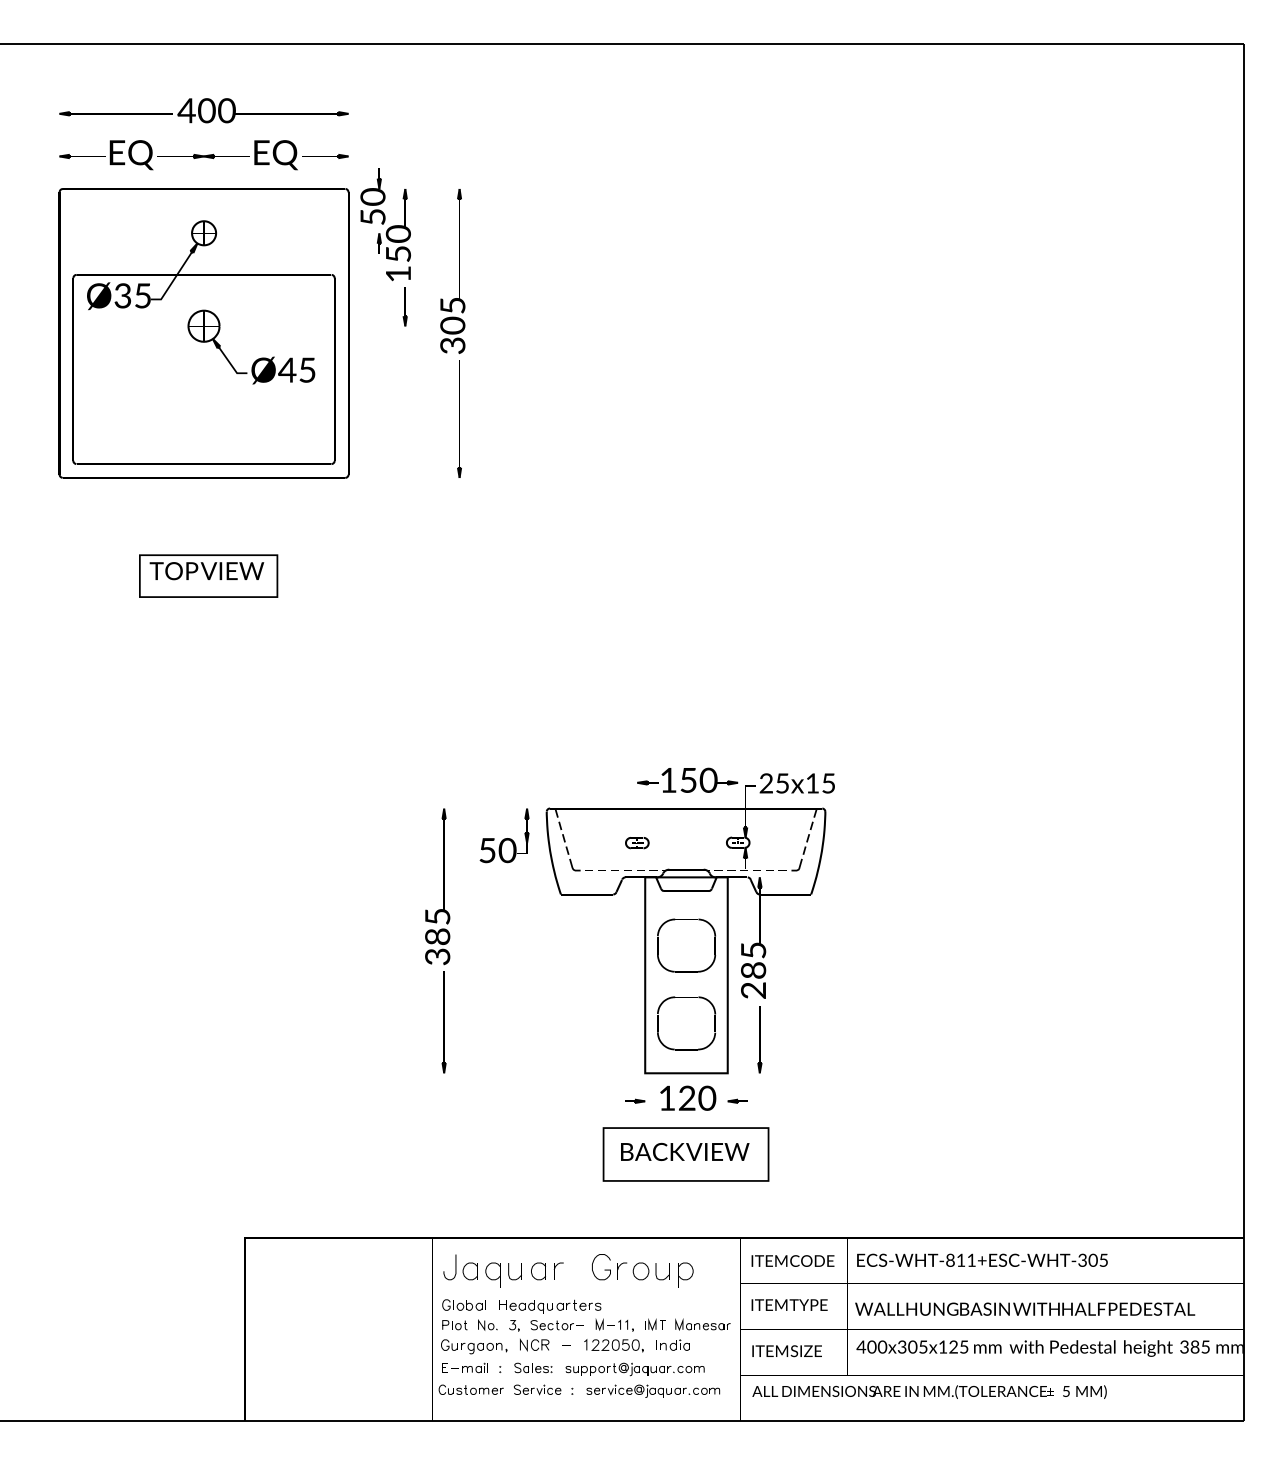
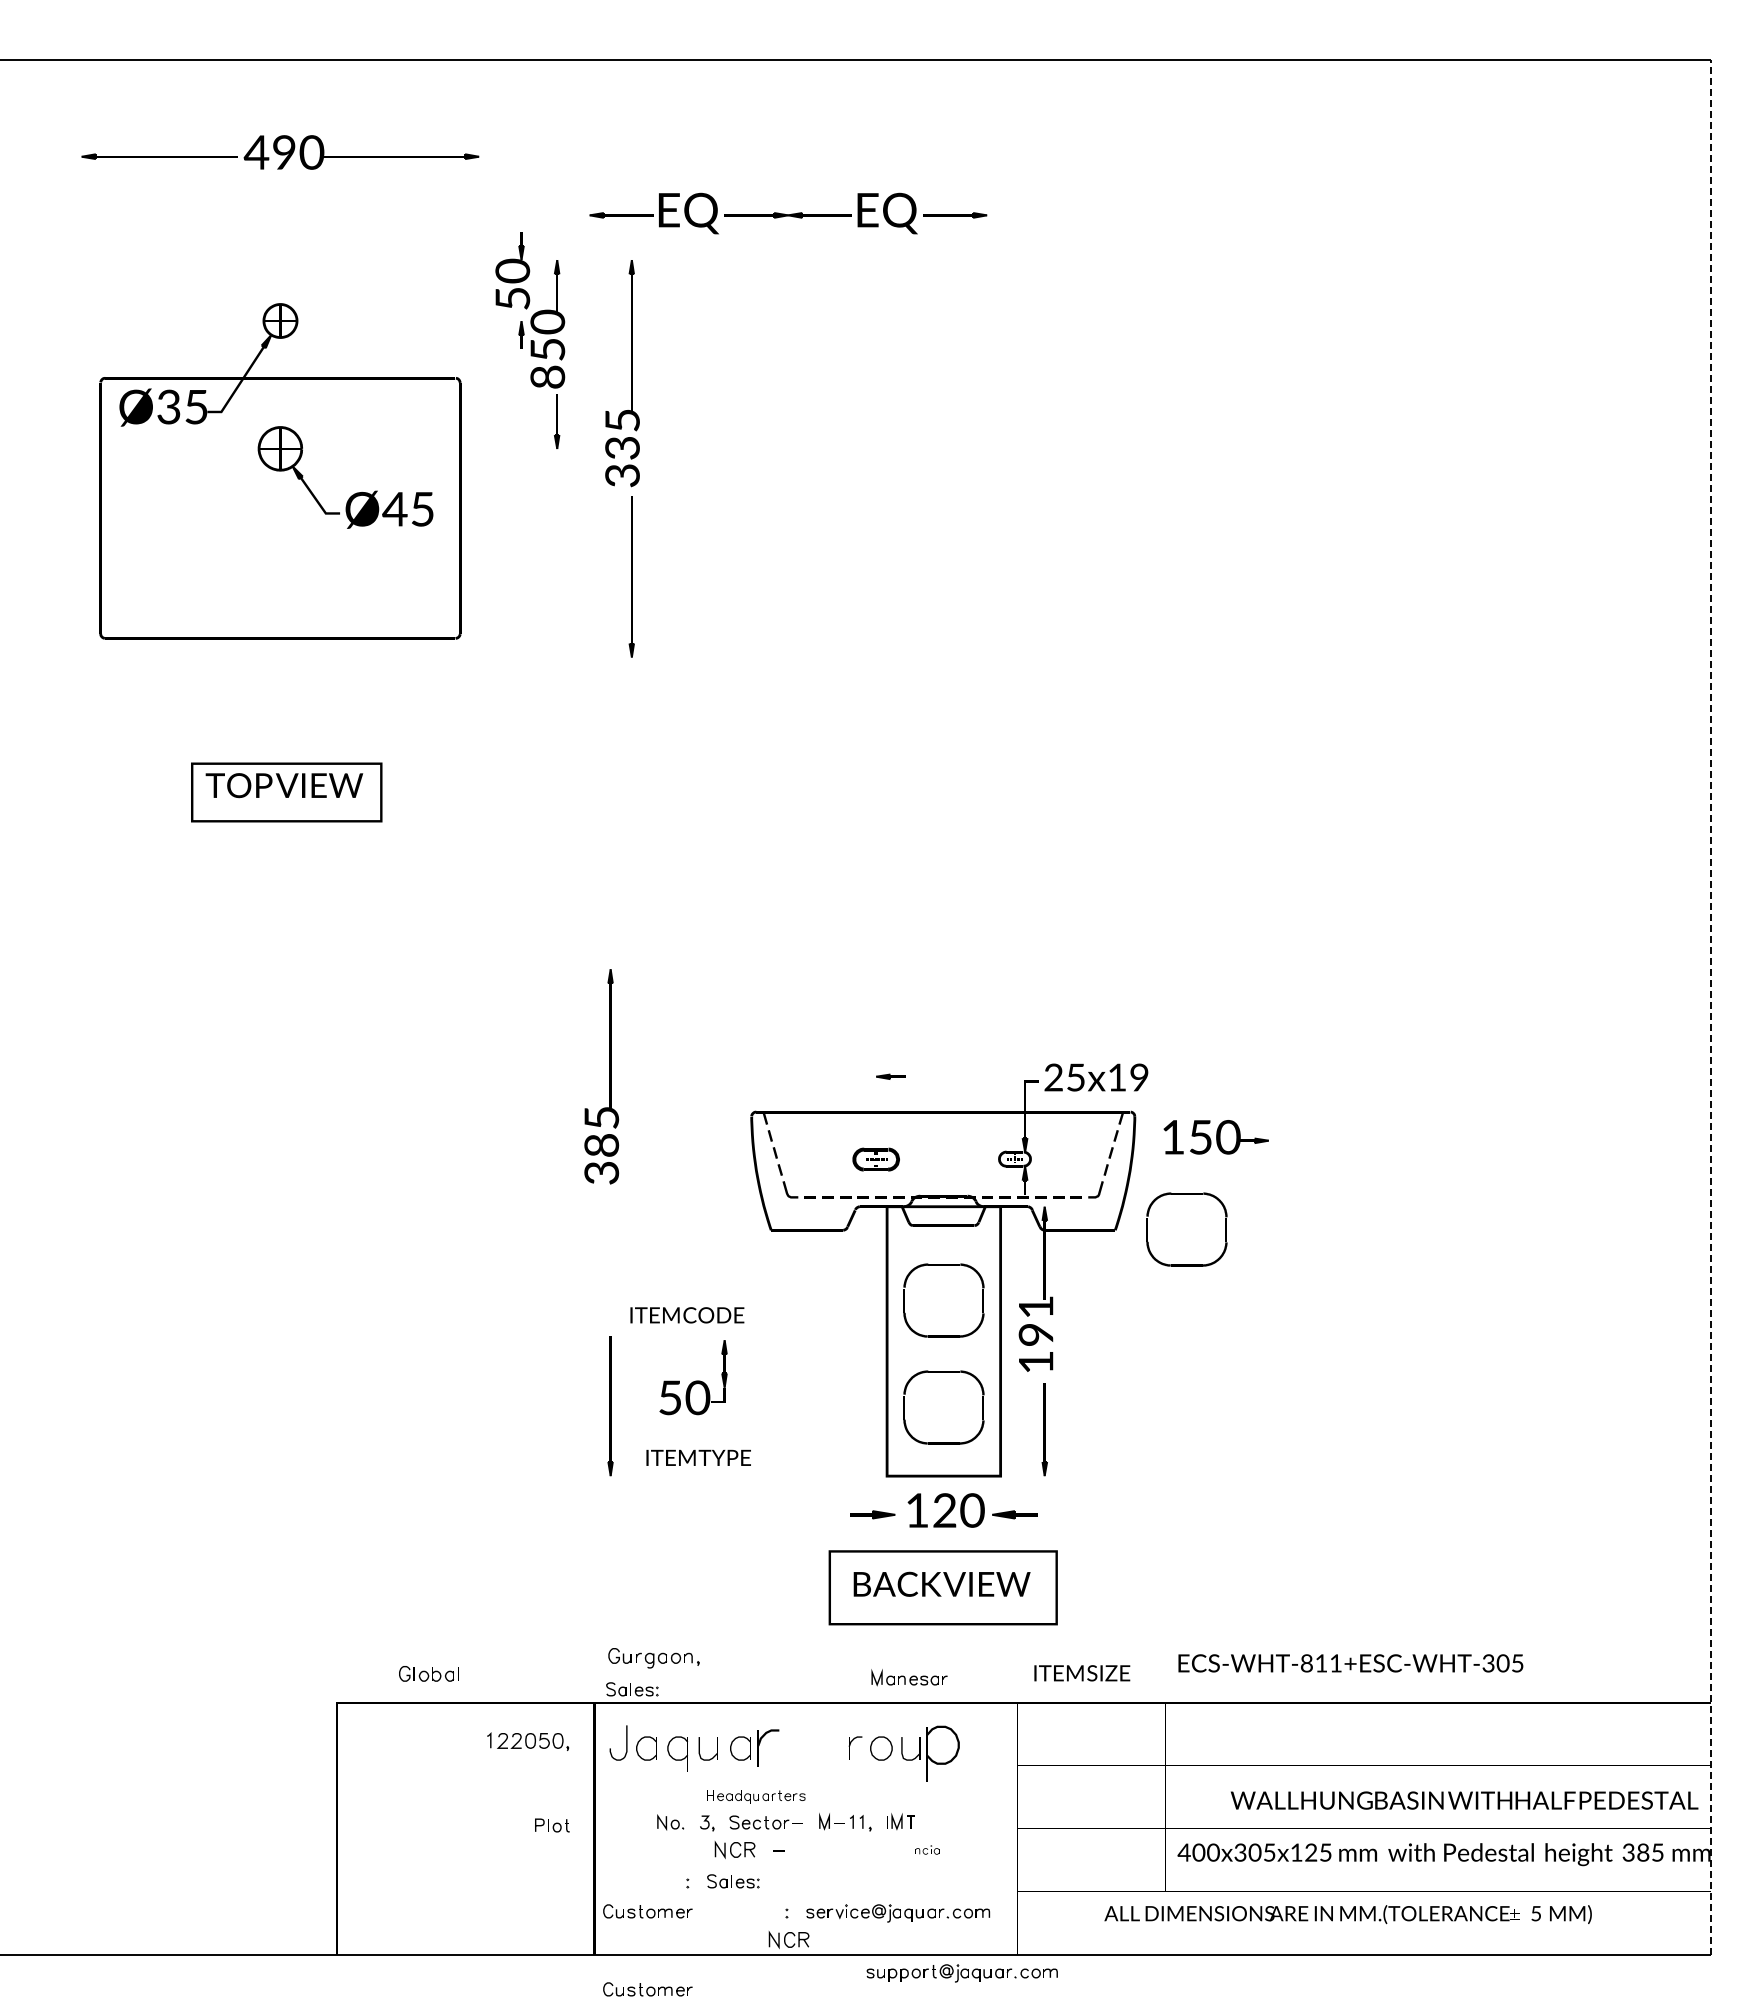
text: (206, 110) -> (284, 152), 400 -> 490
part: (204, 155) -> (788, 213), moved
part: (204, 189) -> (280, 260), removed
text: (398, 273) -> (547, 376), 150 -> 850
text: (452, 325) -> (622, 447), 305 -> 335
line: (1243, 732) -> (1710, 1007), solid -> dashed
part: (699, 780) -> (1215, 1137), moved
text: (828, 783) -> (1139, 1077), 25x15 -> 25x19
part: (504, 835) -> (693, 1377), moved
part: (637, 843) -> (876, 1159), size x1.4
part: (862, 868) -> (1186, 1194), added
part: (443, 886) -> (609, 1076), moved
text: (753, 970) -> (1035, 1334), 285 -> 191
part: (635, 1101) -> (873, 1514), size x1.6
part: (737, 1101) -> (1014, 1514), size x1.6
part: (460, 1228) -> (632, 1689), added
text: (982, 1260) -> (1350, 1663), moved
text: (793, 1261) -> (687, 1315), moved
curve: (604, 1269) -> (831, 1746), removed
part: (558, 1270) -> (767, 1747), size x1.6
part: (686, 1274) -> (943, 1753), size x1.6
part: (463, 1304) -> (428, 1673), moved
text: (789, 1304) -> (698, 1457), moved
part: (549, 1306) -> (755, 1796), size x0.7
text: (1025, 1309) -> (1464, 1800), moved
part: (702, 1324) -> (909, 1677), moved
part: (454, 1325) -> (552, 1825), moved
part: (673, 1344) -> (925, 1849), size x0.6
part: (614, 1345) -> (528, 1741), moved
part: (473, 1346) -> (653, 1658), moved
text: (787, 1351) -> (1082, 1673), moved
part: (465, 1368) -> (639, 1881), removed
part: (634, 1369) -> (961, 1973), moved
part: (537, 1389) -> (738, 1911), removed
text: (929, 1392) -> (1347, 1914), moved
part: (573, 1410) -> (788, 1939), added
part: (470, 1446) -> (647, 1989), added

